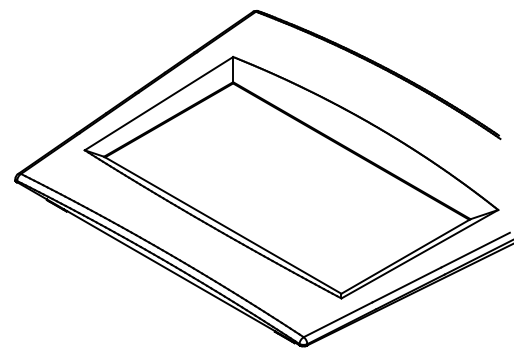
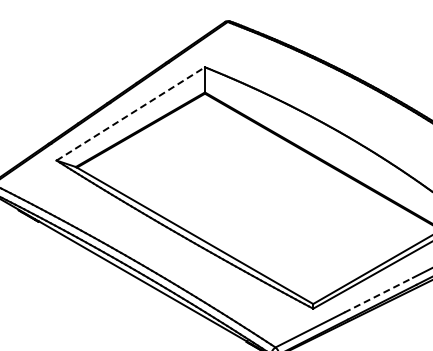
line: (159, 103) -> (131, 113), solid -> dashed
line: (407, 284) -> (379, 294), solid -> dashed

